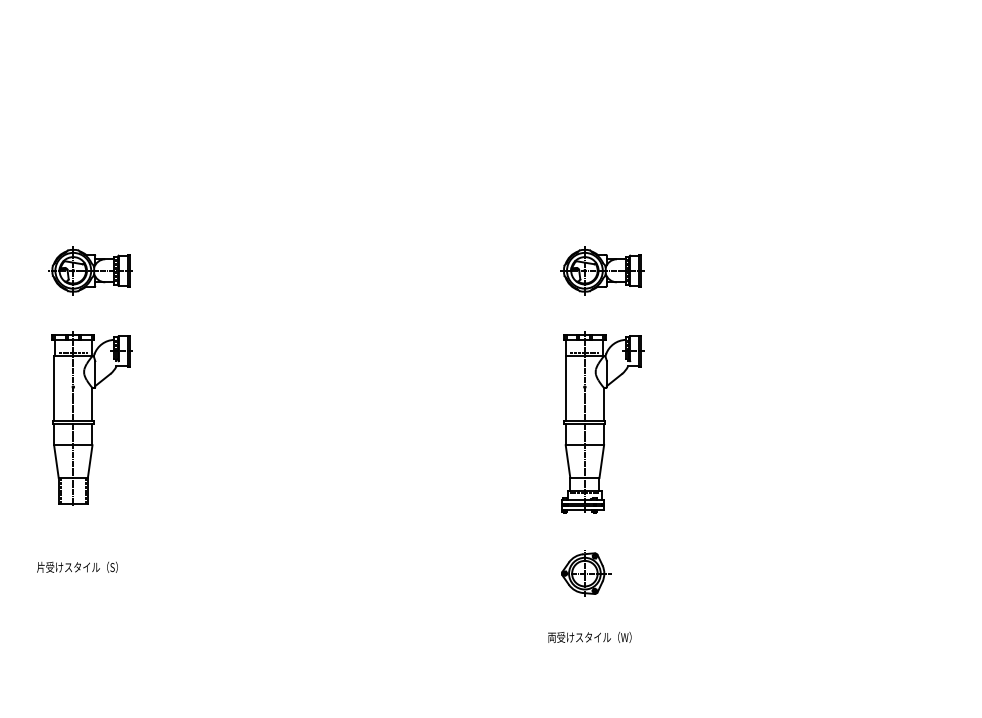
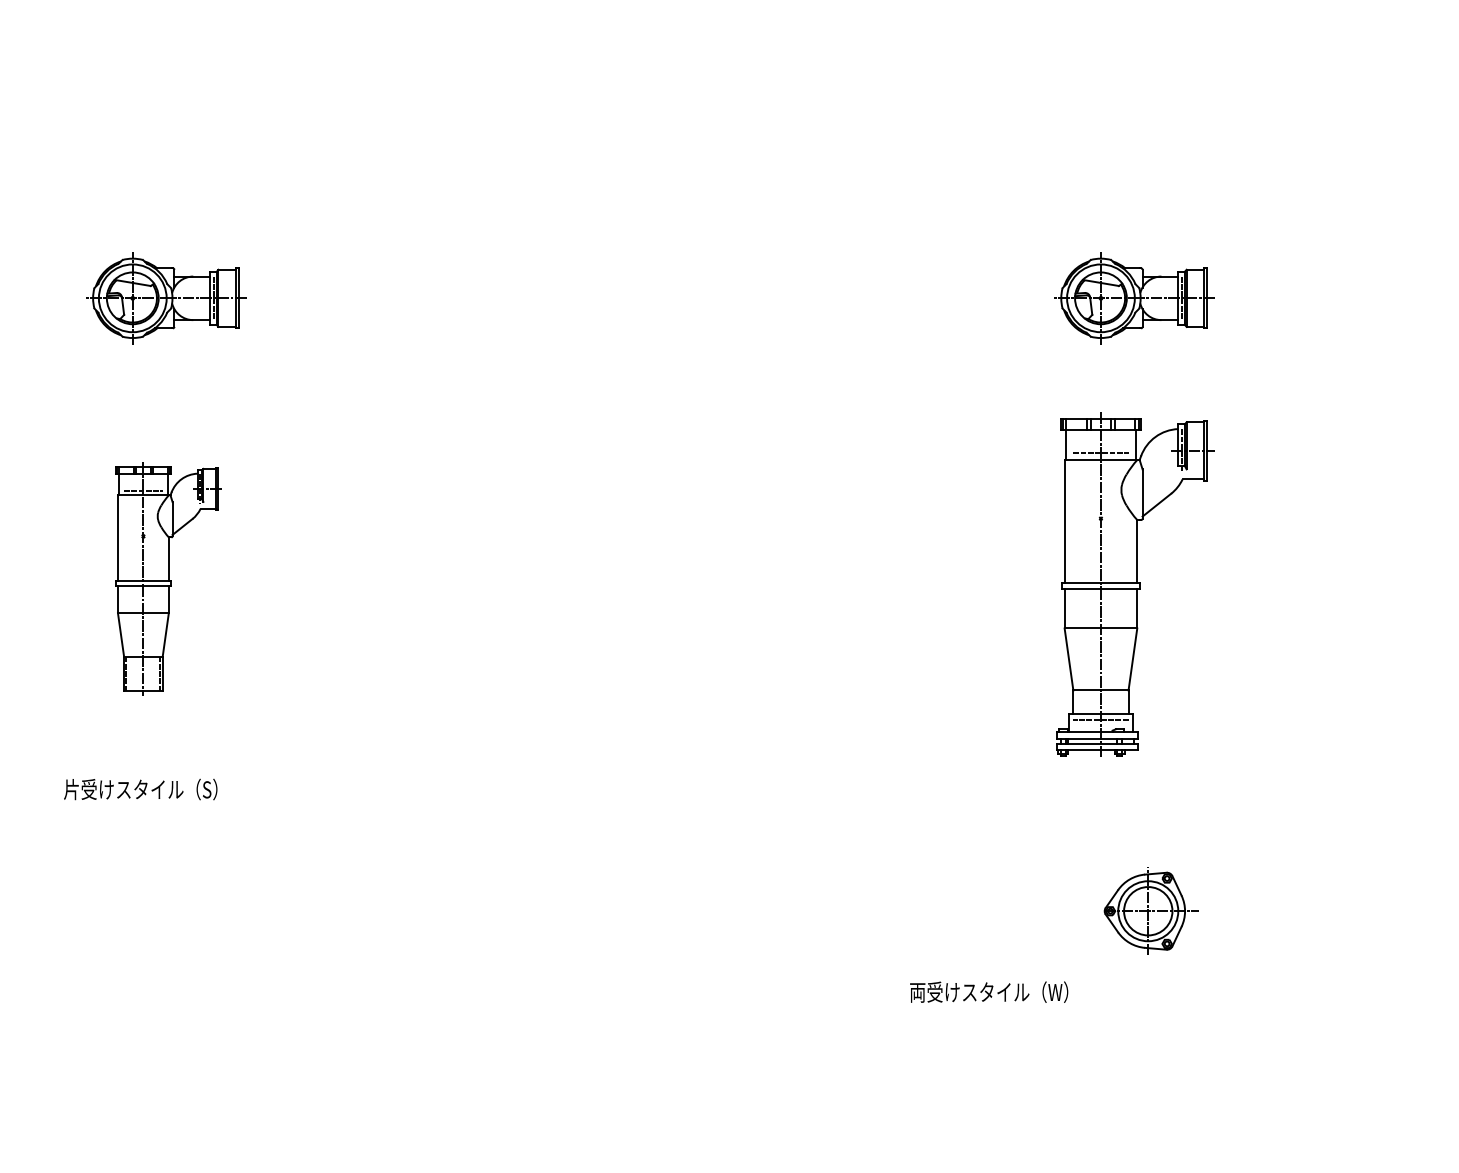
part: (91, 418) -> (167, 577), size x0.7
text: (77, 566) -> (140, 787), moved
part: (586, 573) -> (1151, 910), moved
text: (589, 636) -> (988, 990), moved

